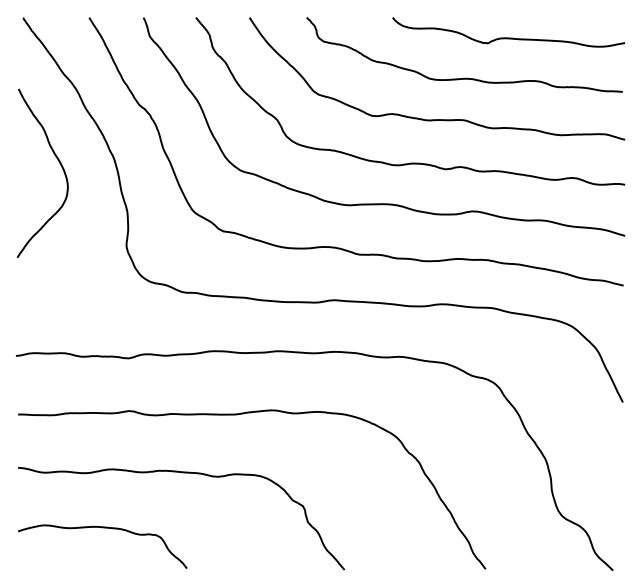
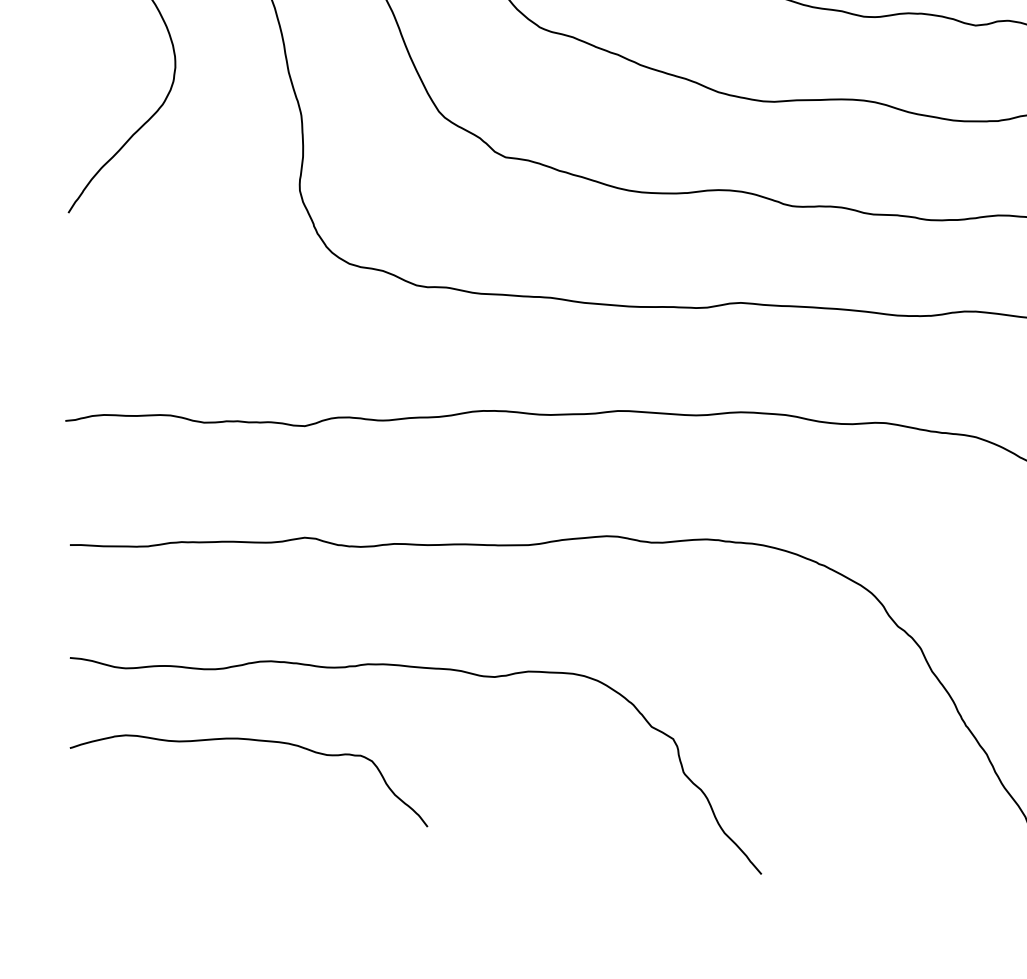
curve: (102, 528) -> (248, 742), moved

